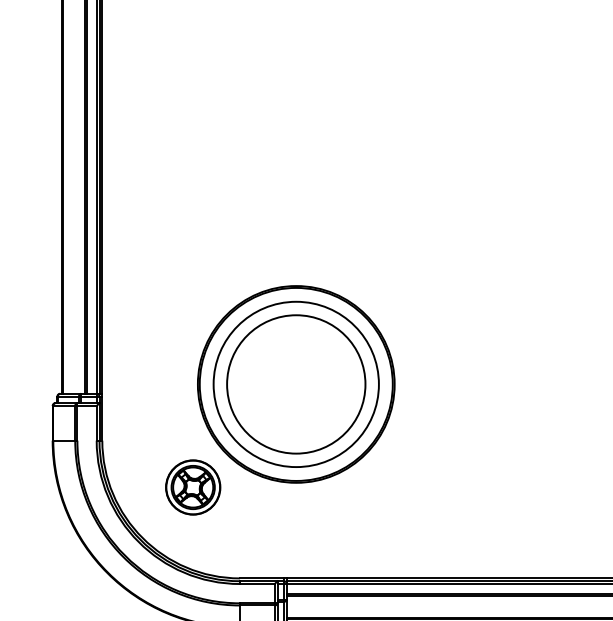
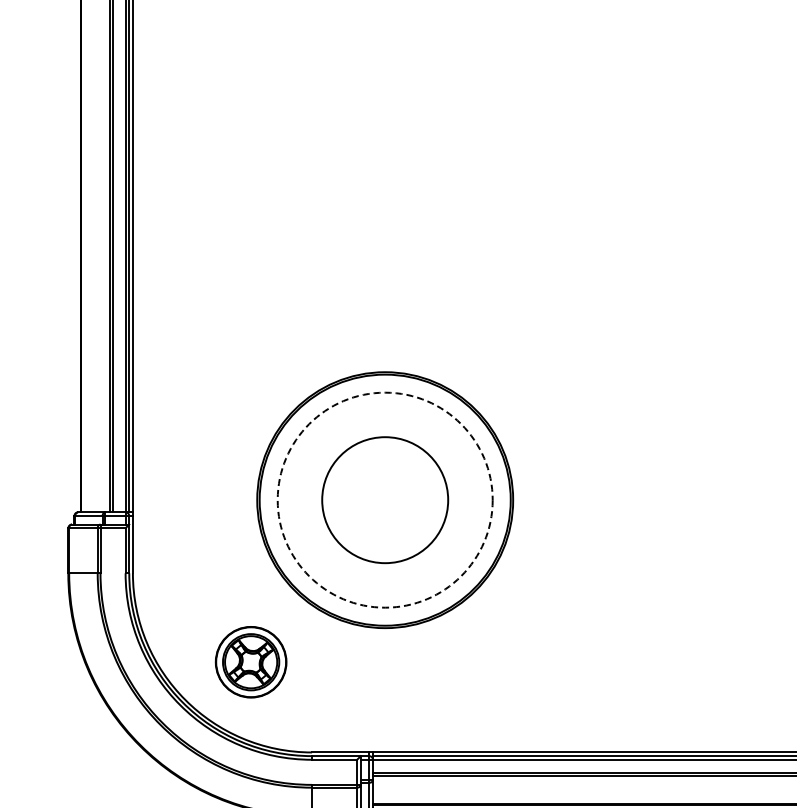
circle: (295, 383) -> (384, 499), solid -> dashed
circle: (296, 384) -> (385, 500), size x0.7
part: (192, 487) -> (250, 662), moved

